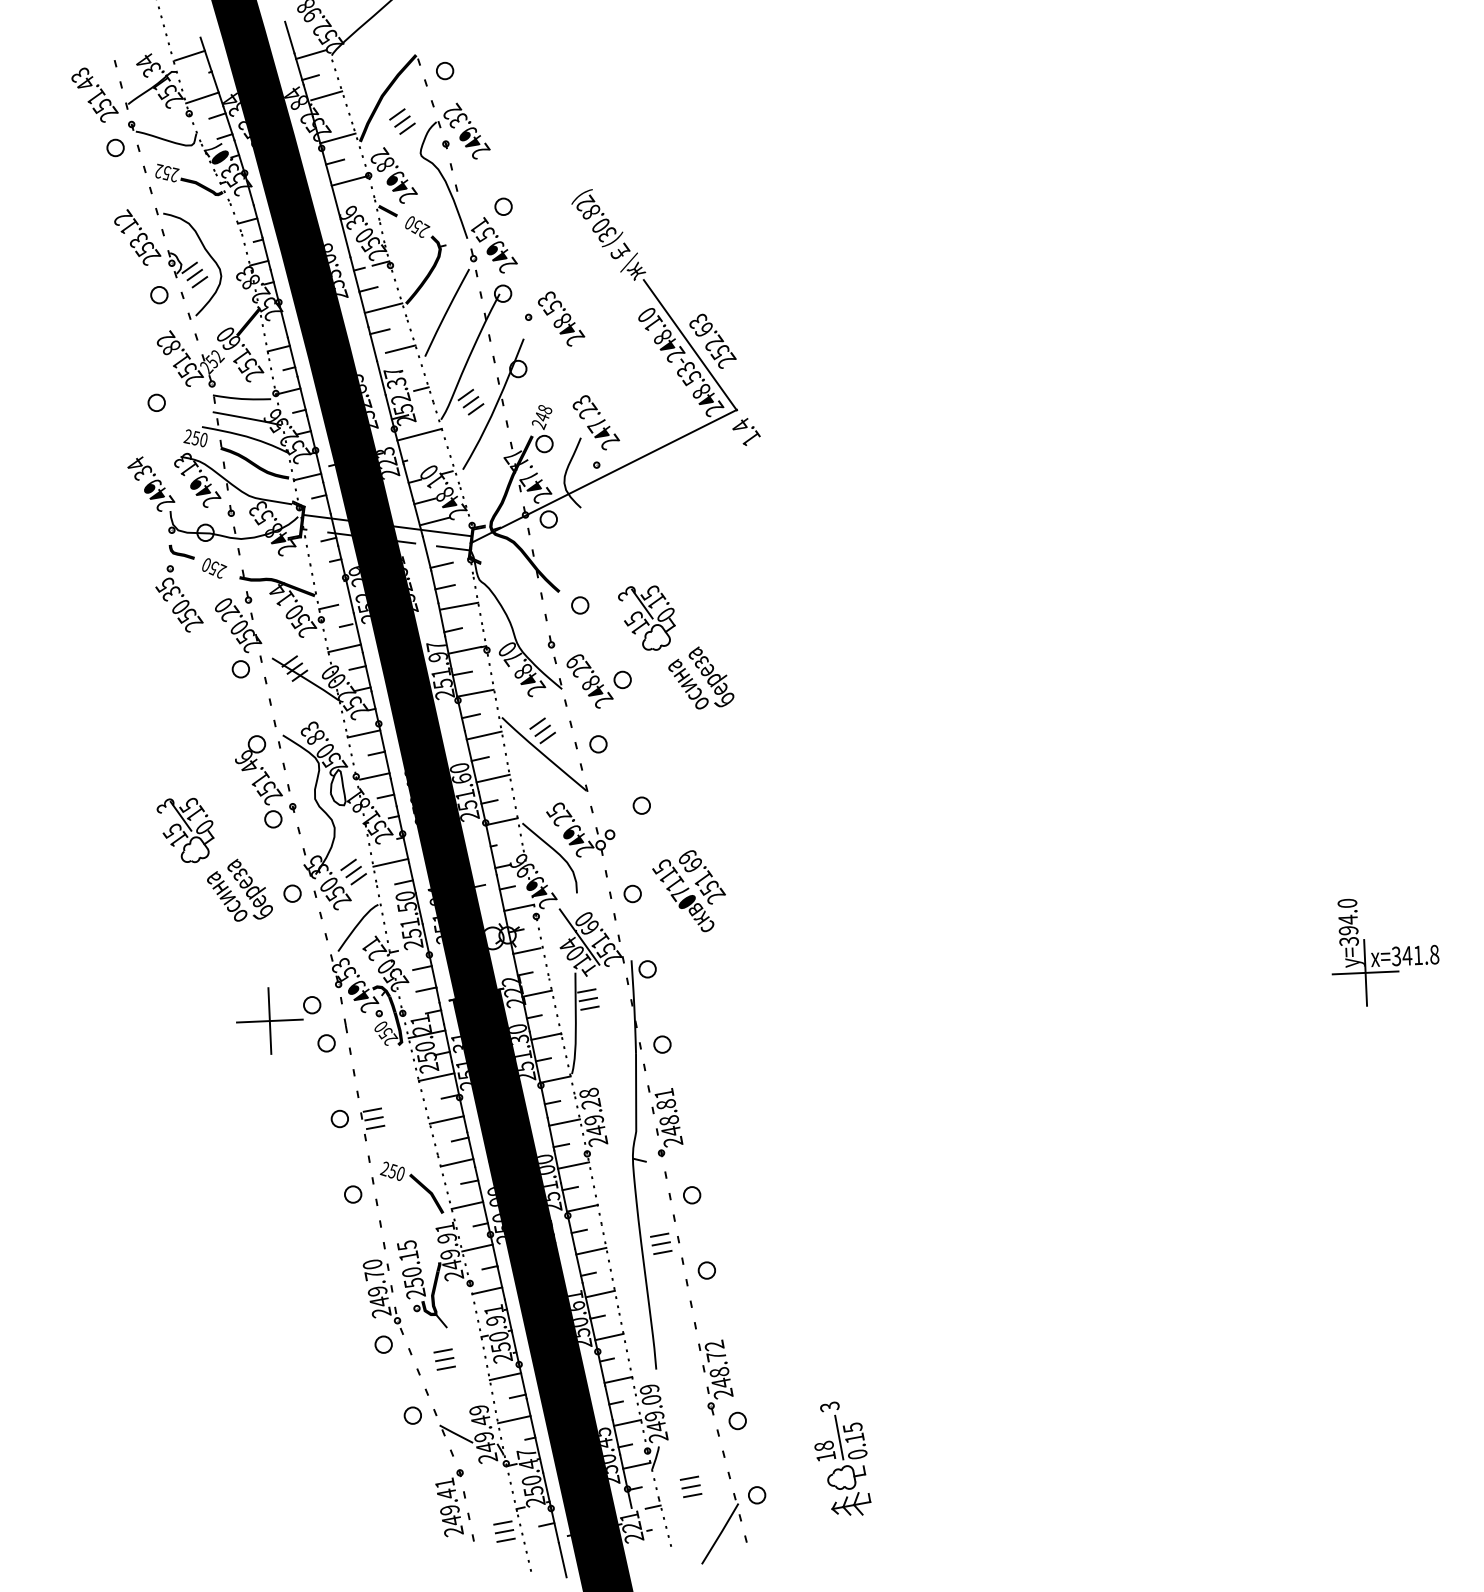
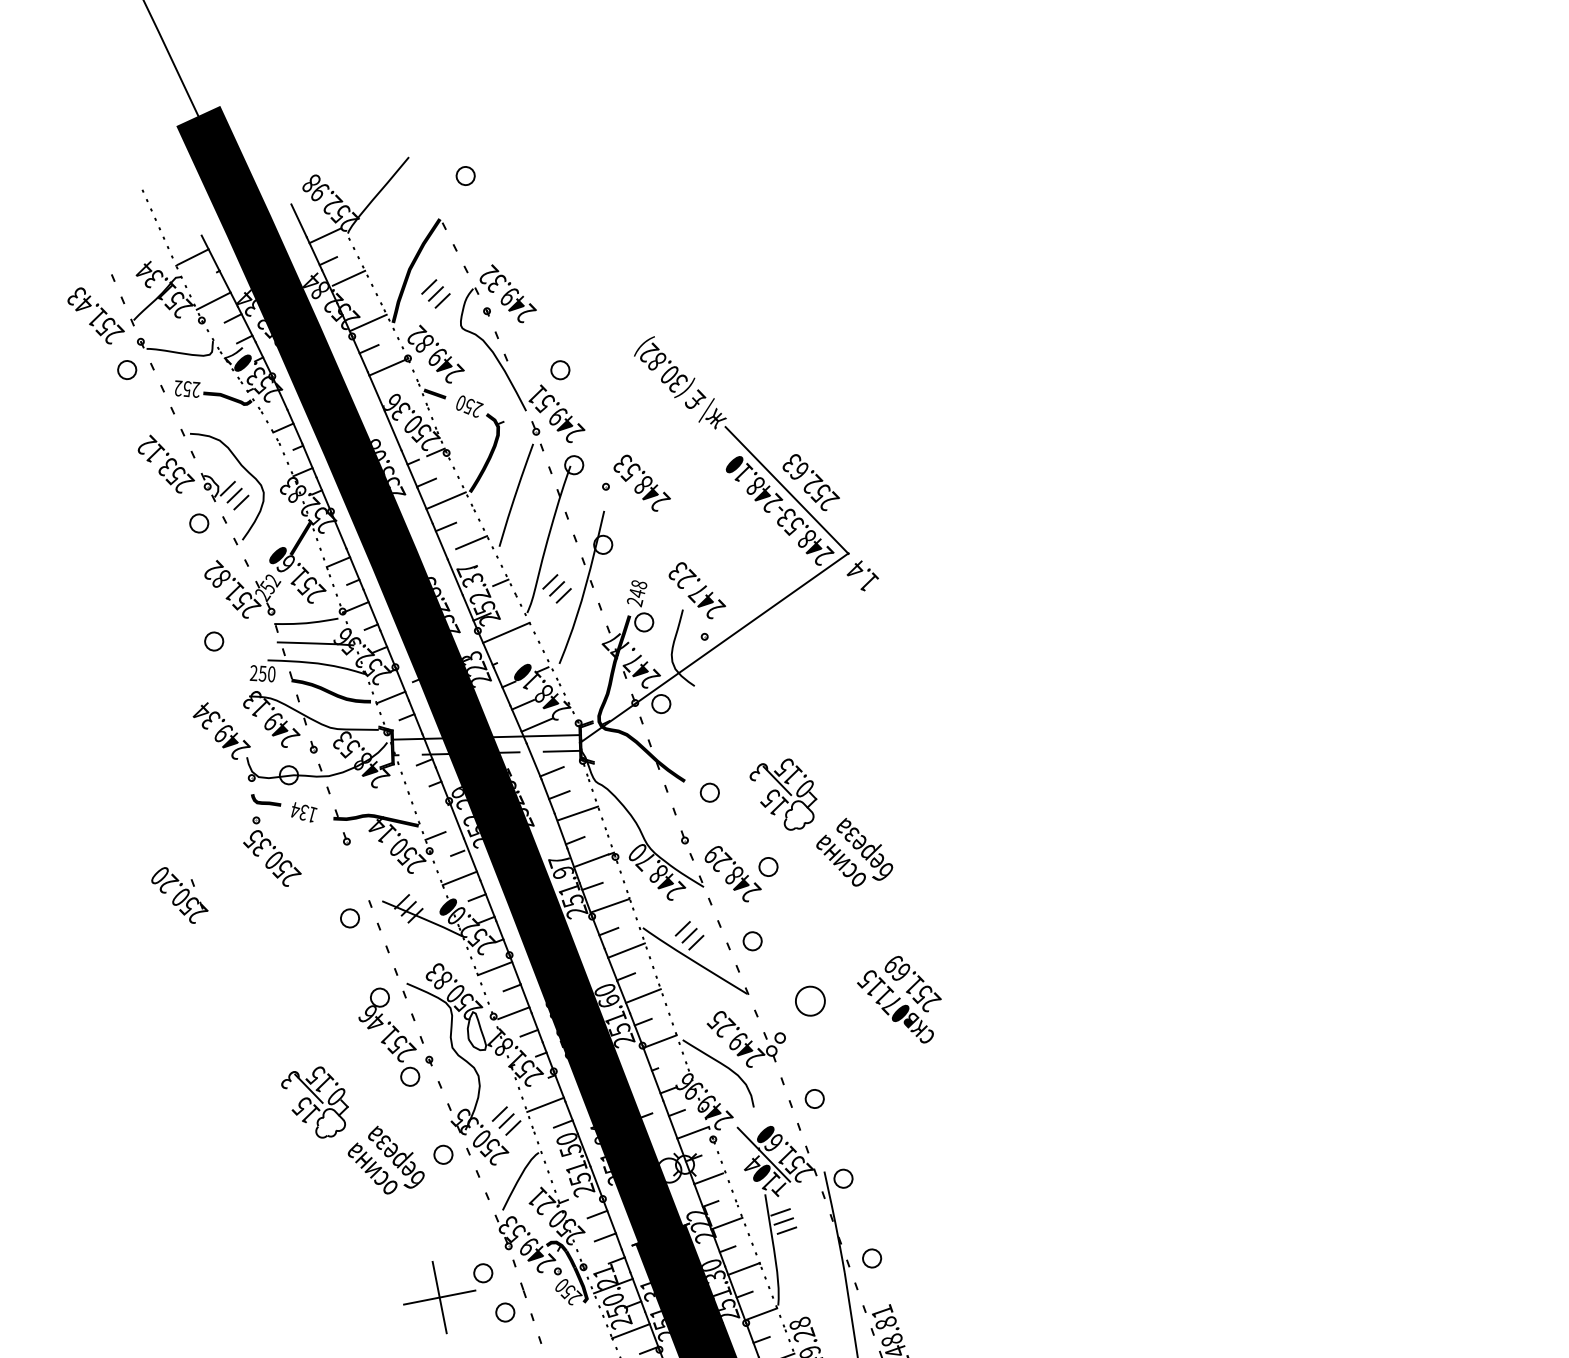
circle: (445, 70) -> (466, 175), moved
text: (214, 567) -> (304, 811), 250 -> 134
part: (238, 625) -> (179, 895), moved
circle: (641, 805) -> (809, 1000), size x1.6
text: (688, 891) -> (900, 1001), moved

